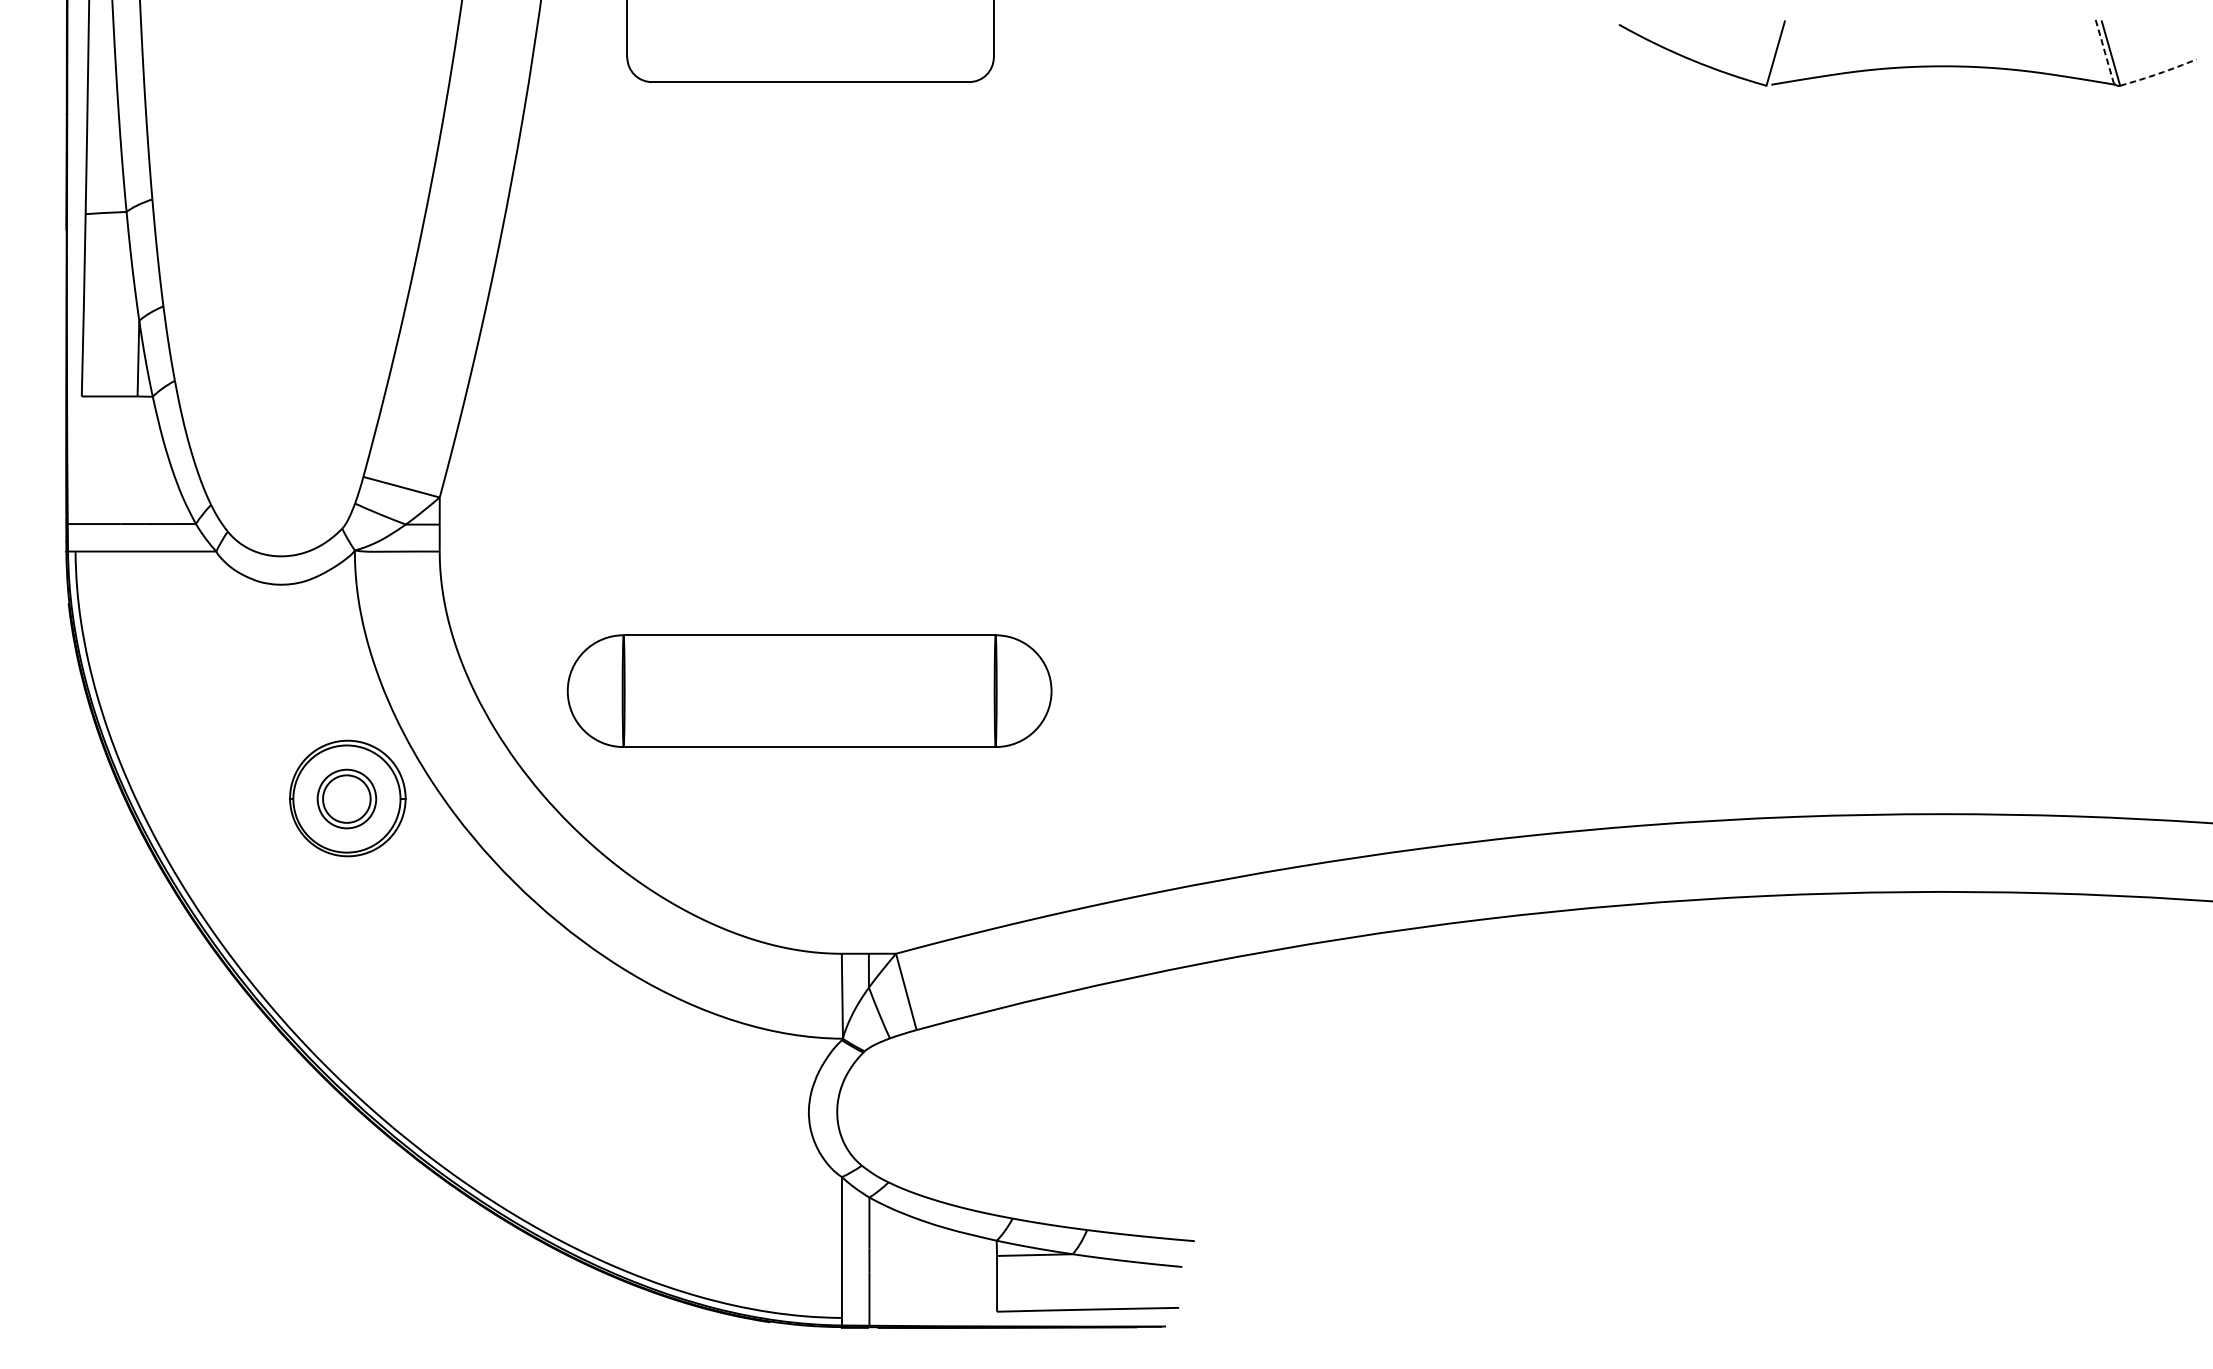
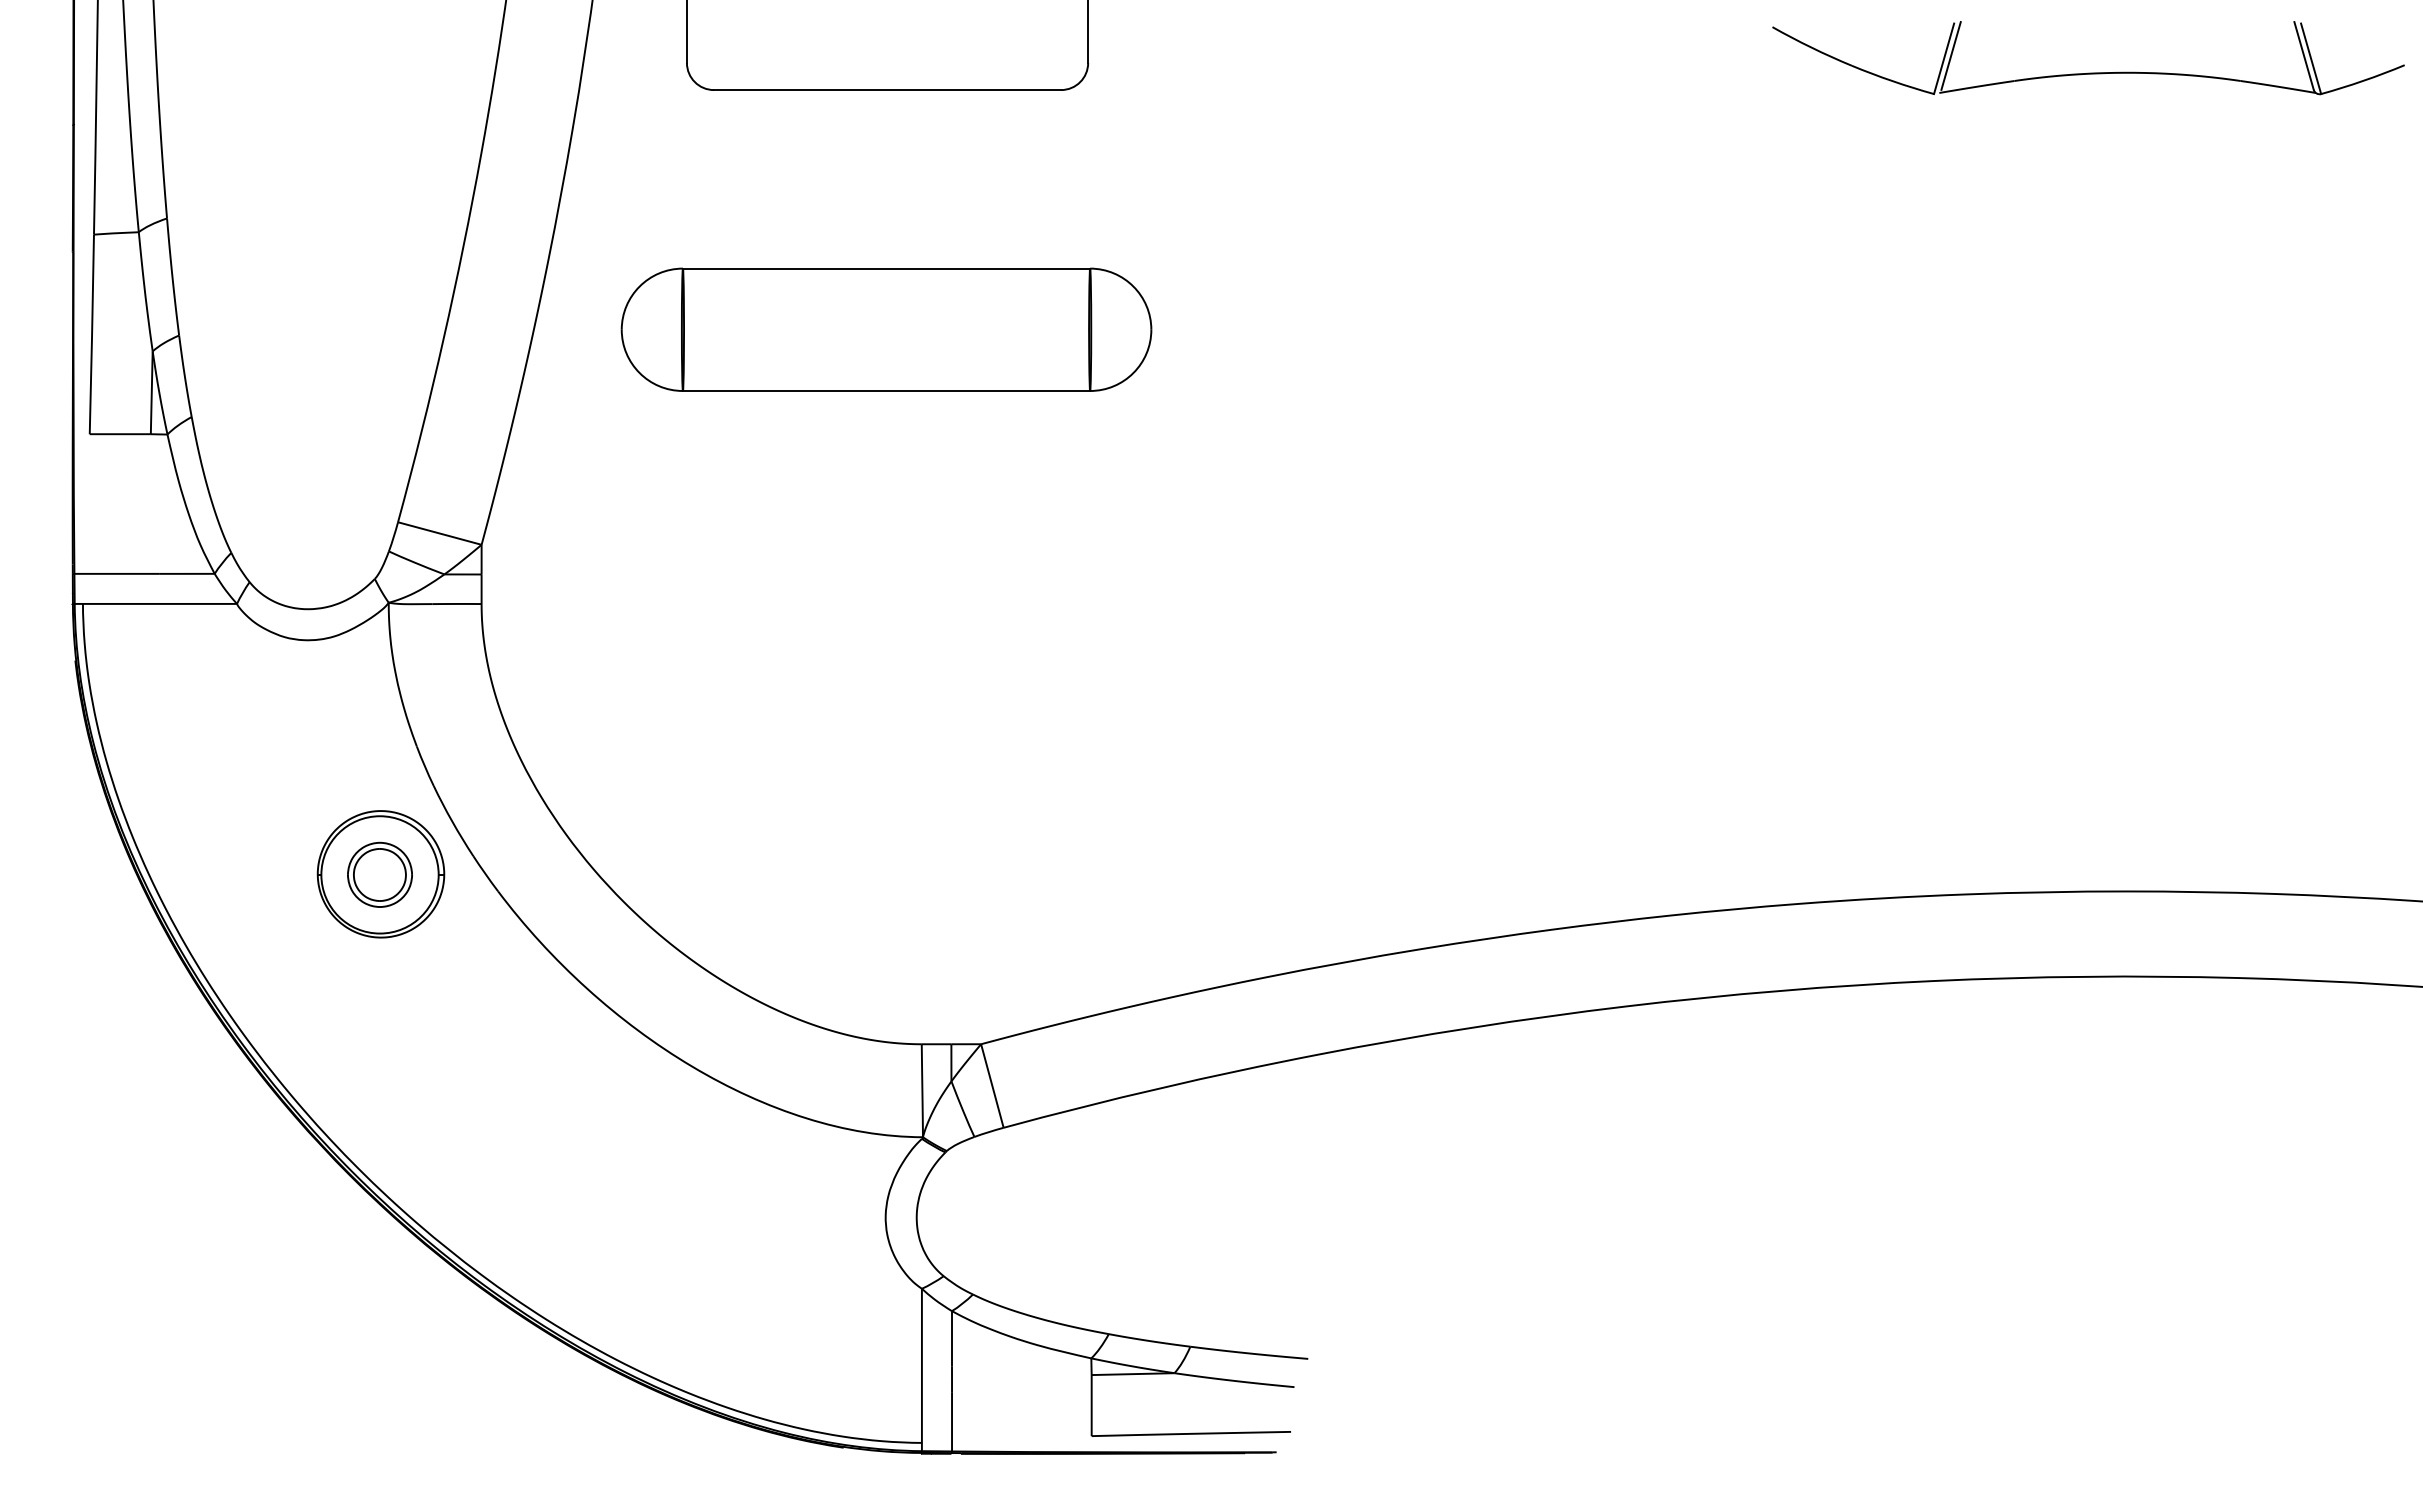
line: (1781, 50) -> (1950, 55), added
line: (2104, 51) -> (2304, 56), dashed -> solid
arc: (2158, 73) -> (2363, 80), dashed -> solid
part: (809, 690) -> (886, 329), moved

